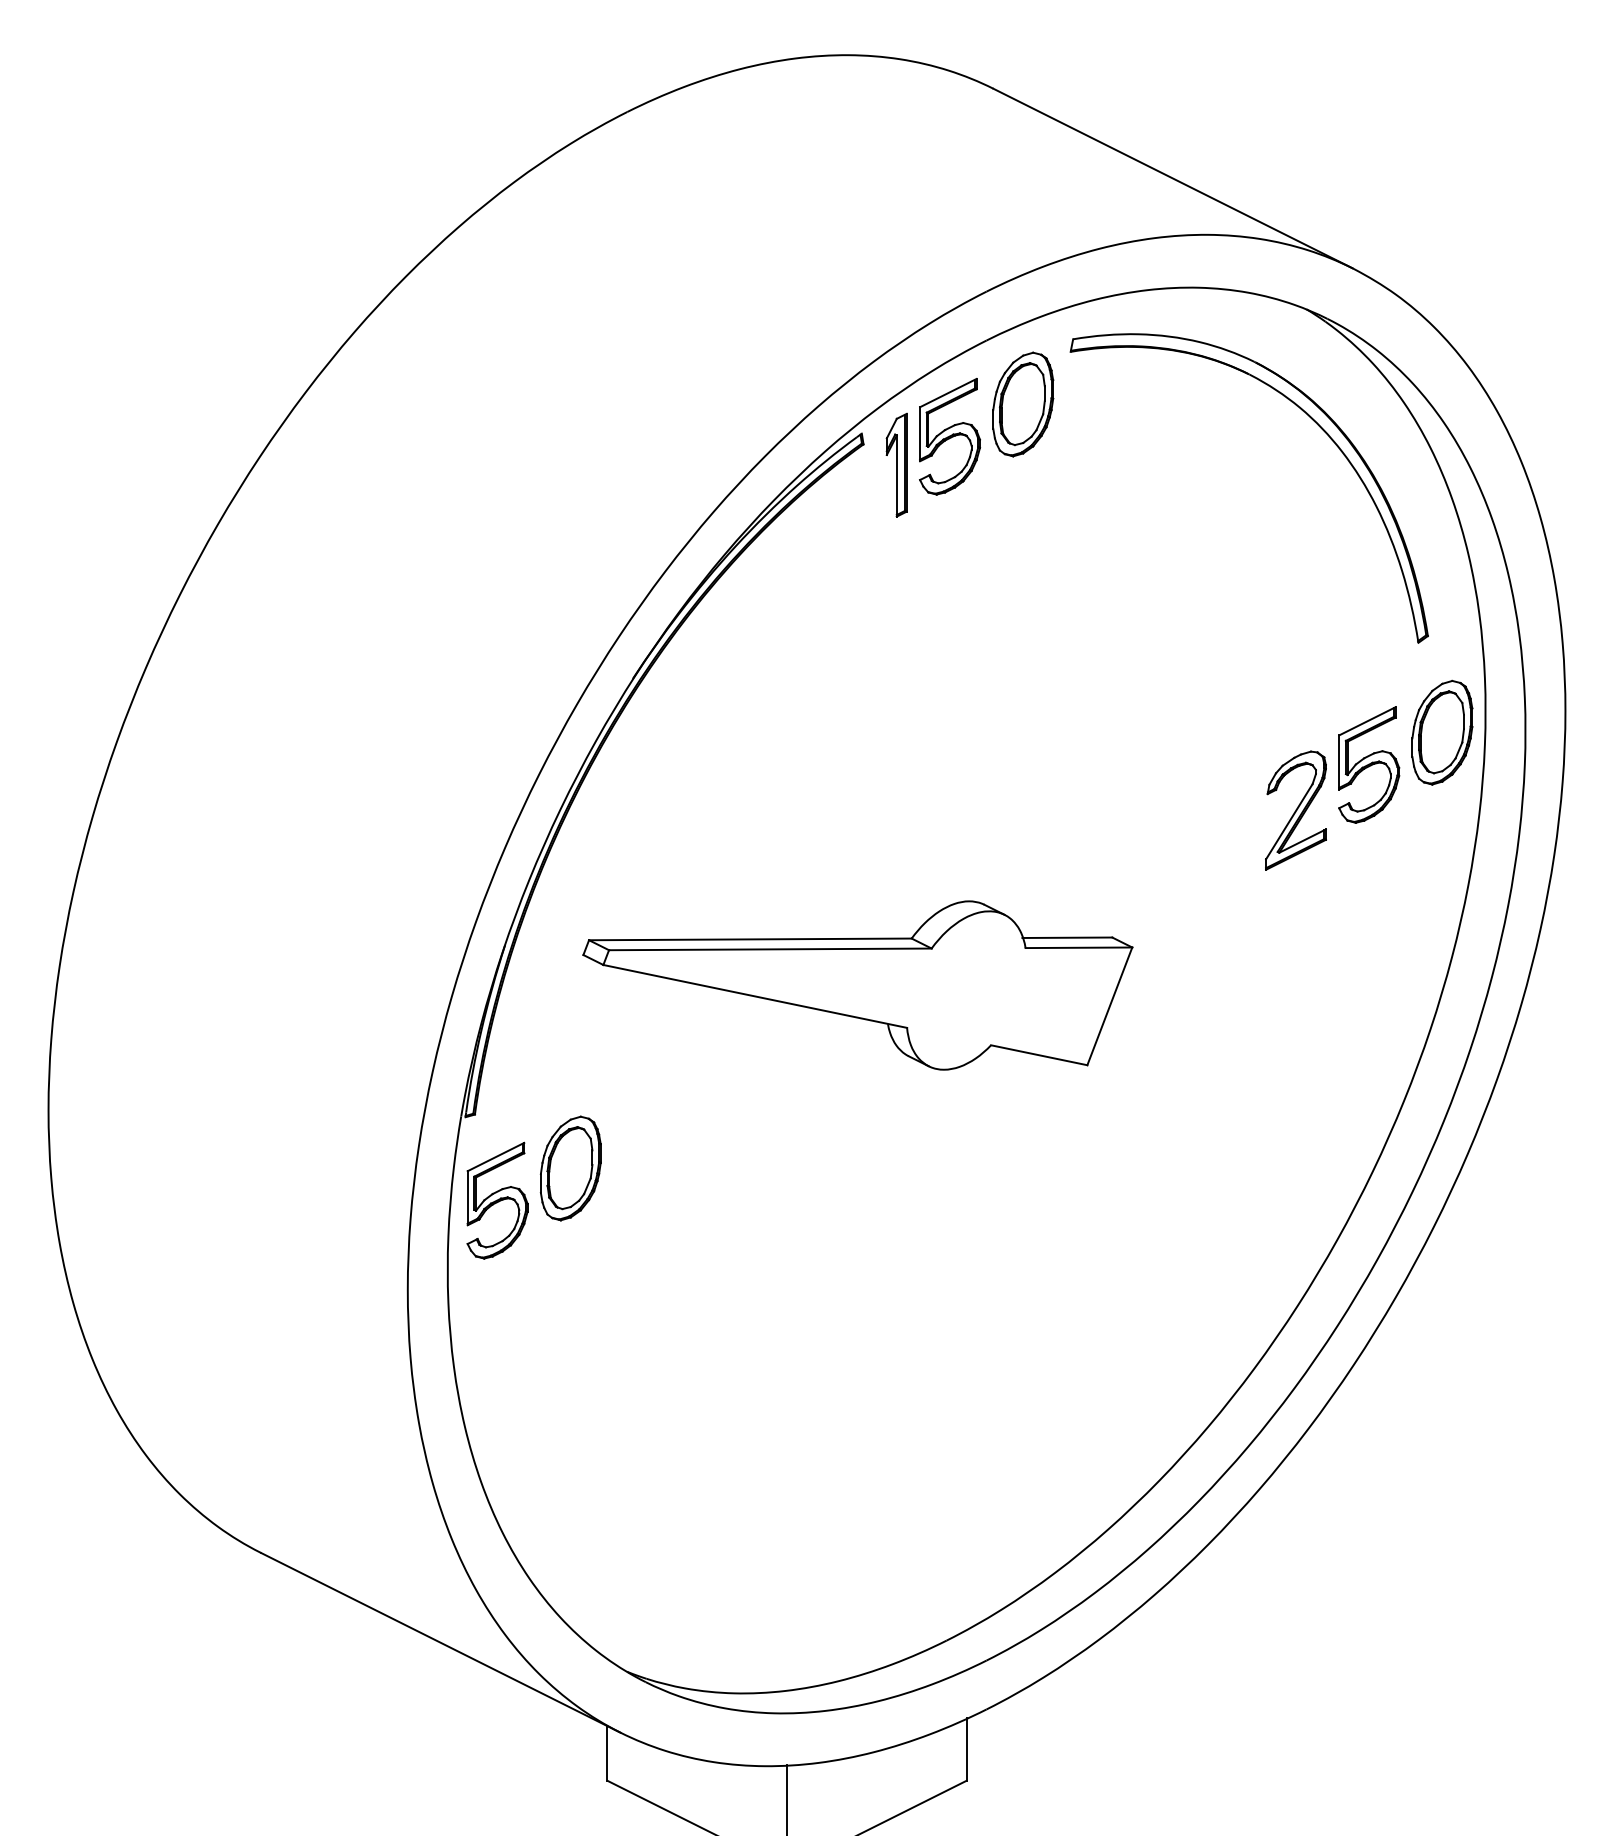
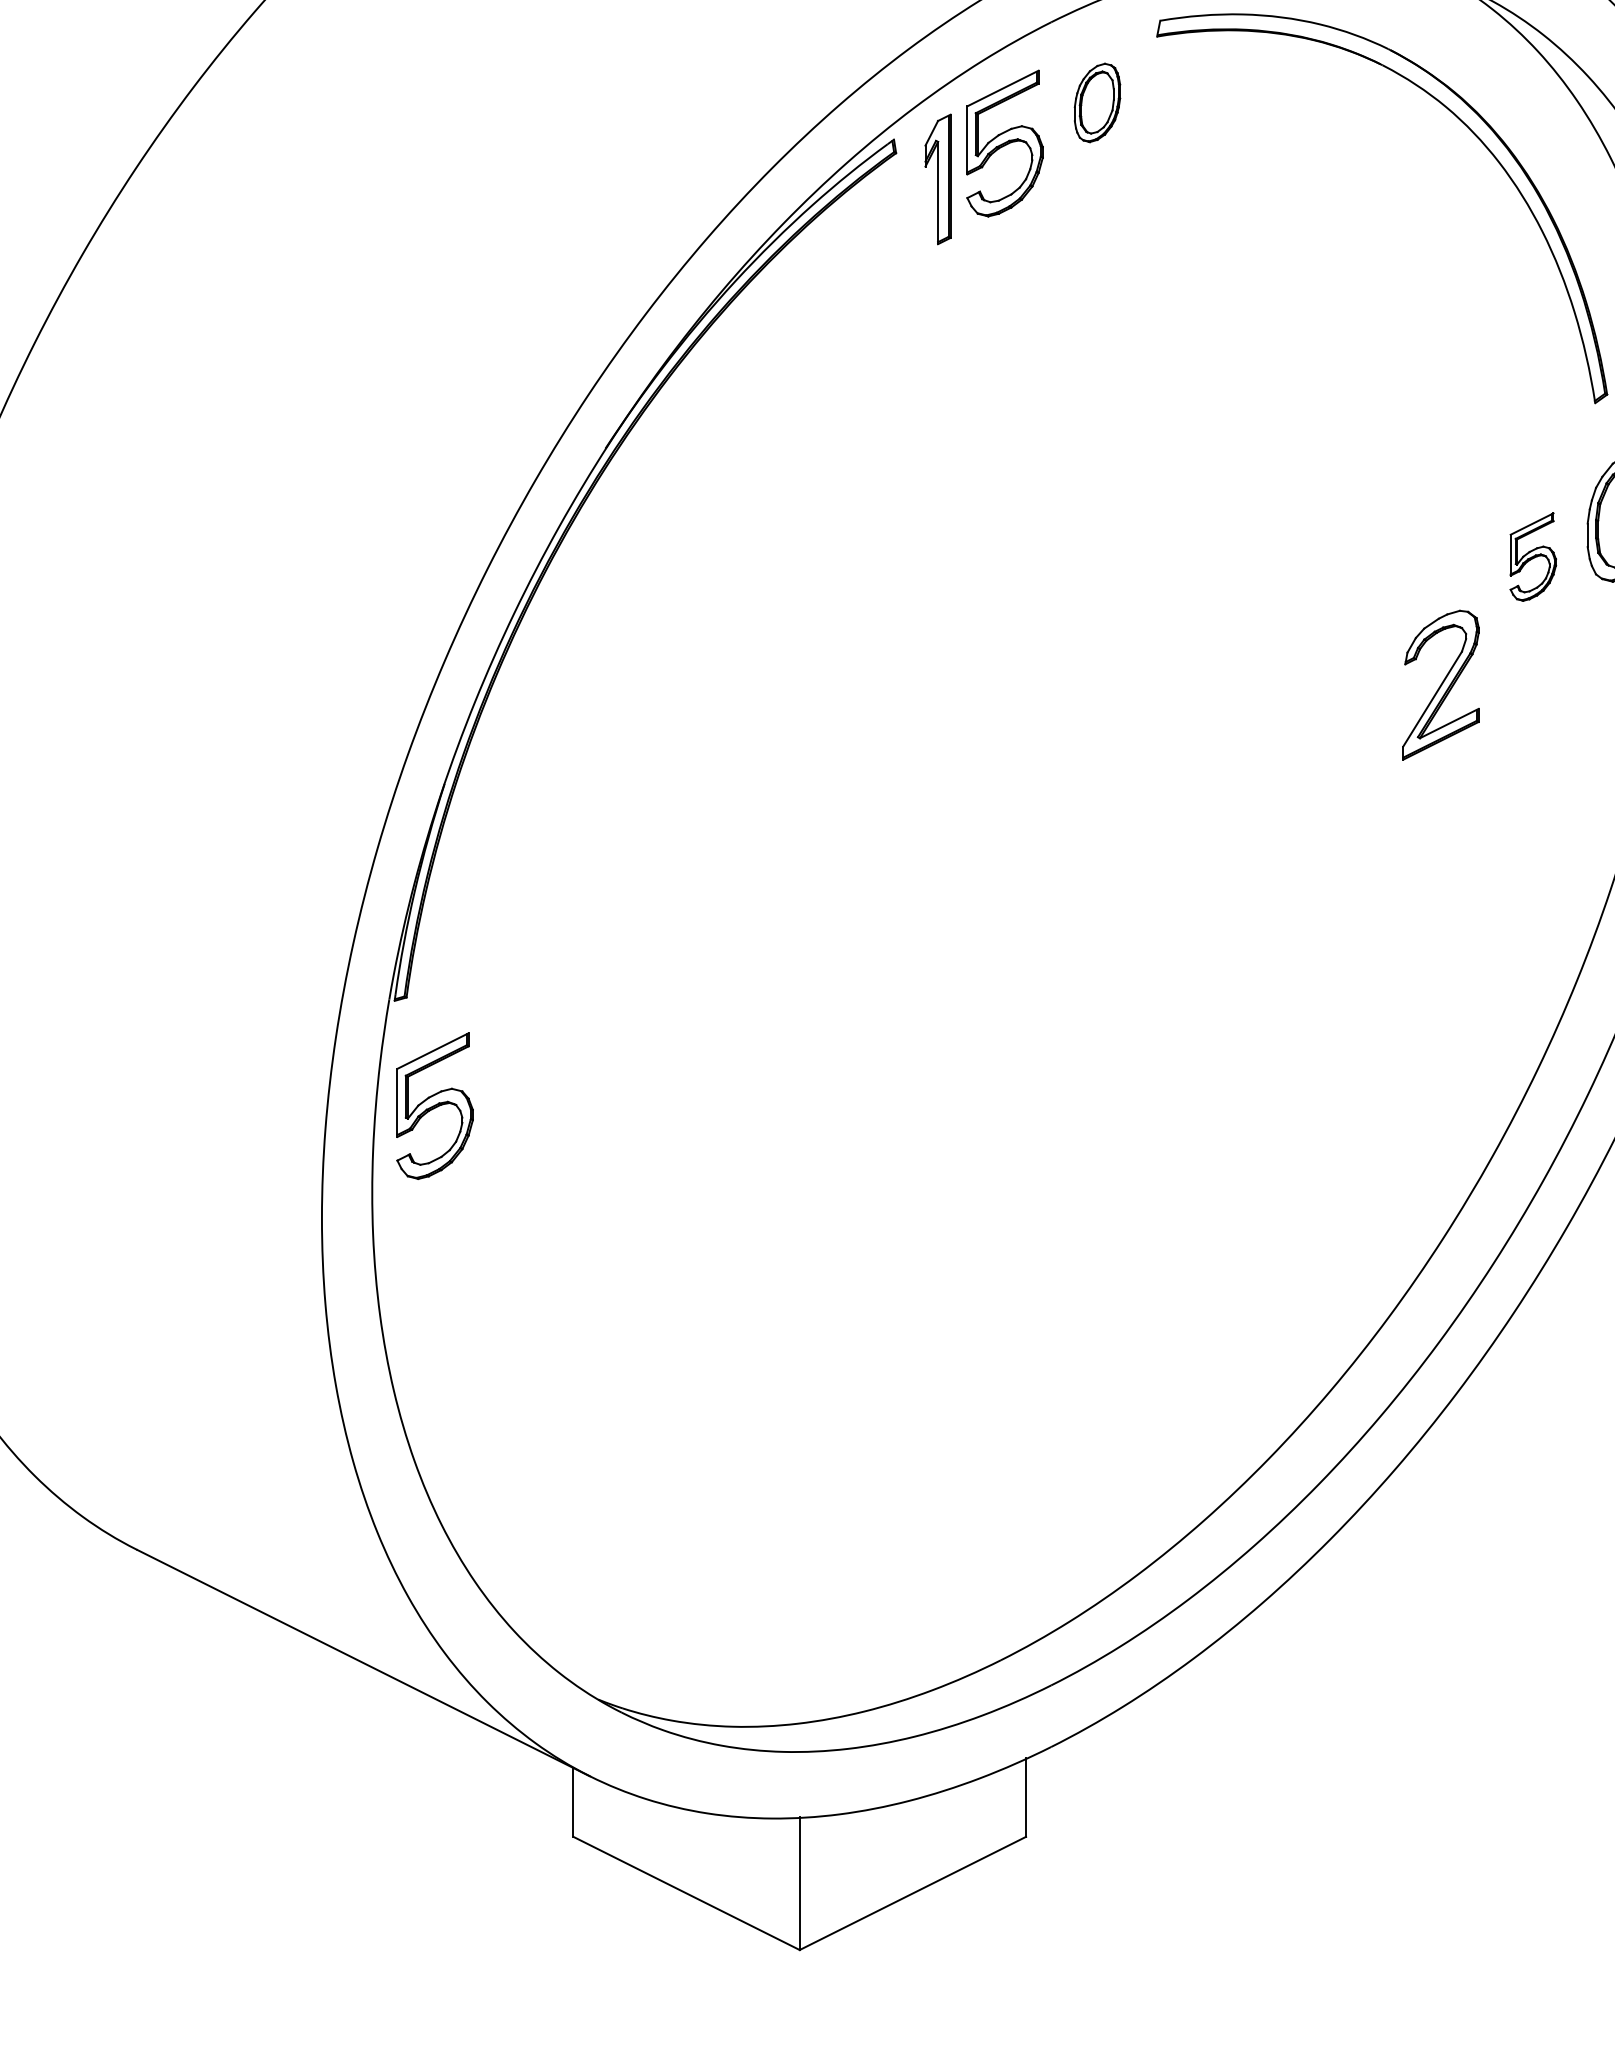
part: (1023, 404) -> (1097, 102), size x0.6
part: (1369, 764) -> (1533, 556), size x0.6
part: (1295, 810) -> (1440, 684), moved
part: (857, 985) -> (888, 834), removed
part: (570, 1168) -> (526, 1065), removed

